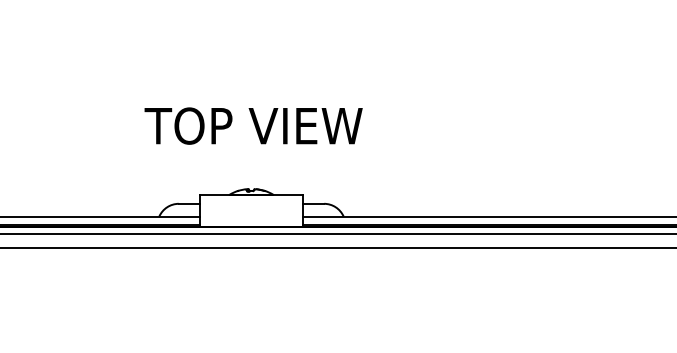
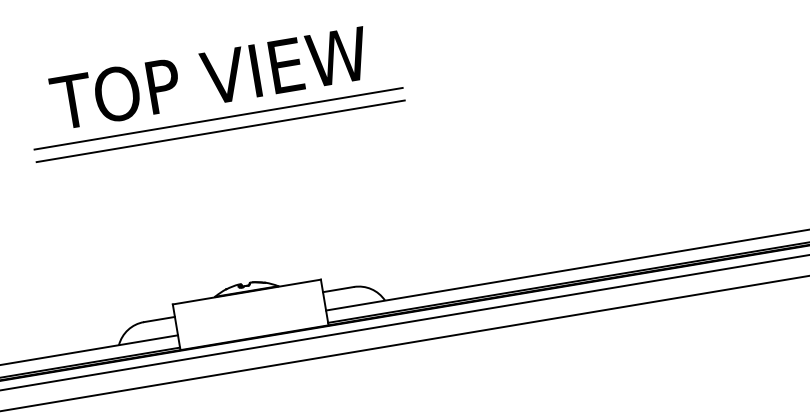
line: (251, 75) -> (217, 119), added
line: (251, 83) -> (219, 130), added
text: (253, 125) -> (209, 77), moved

